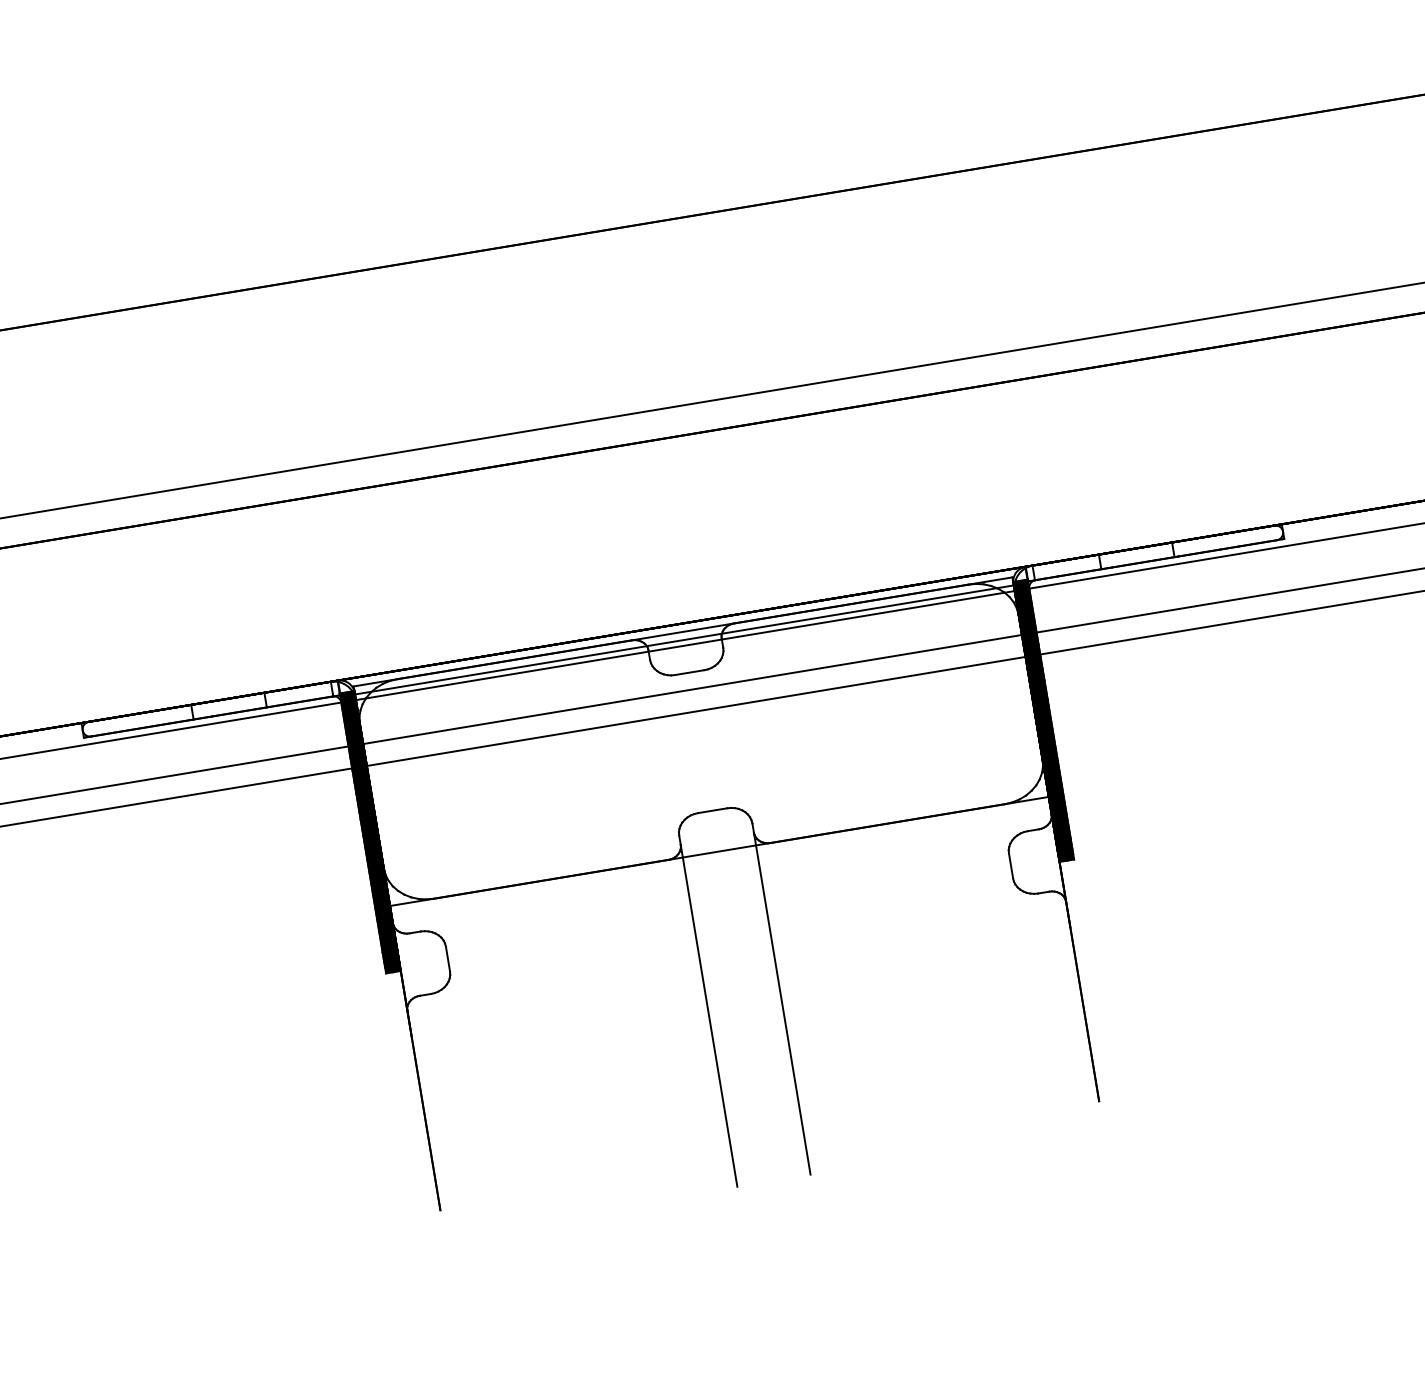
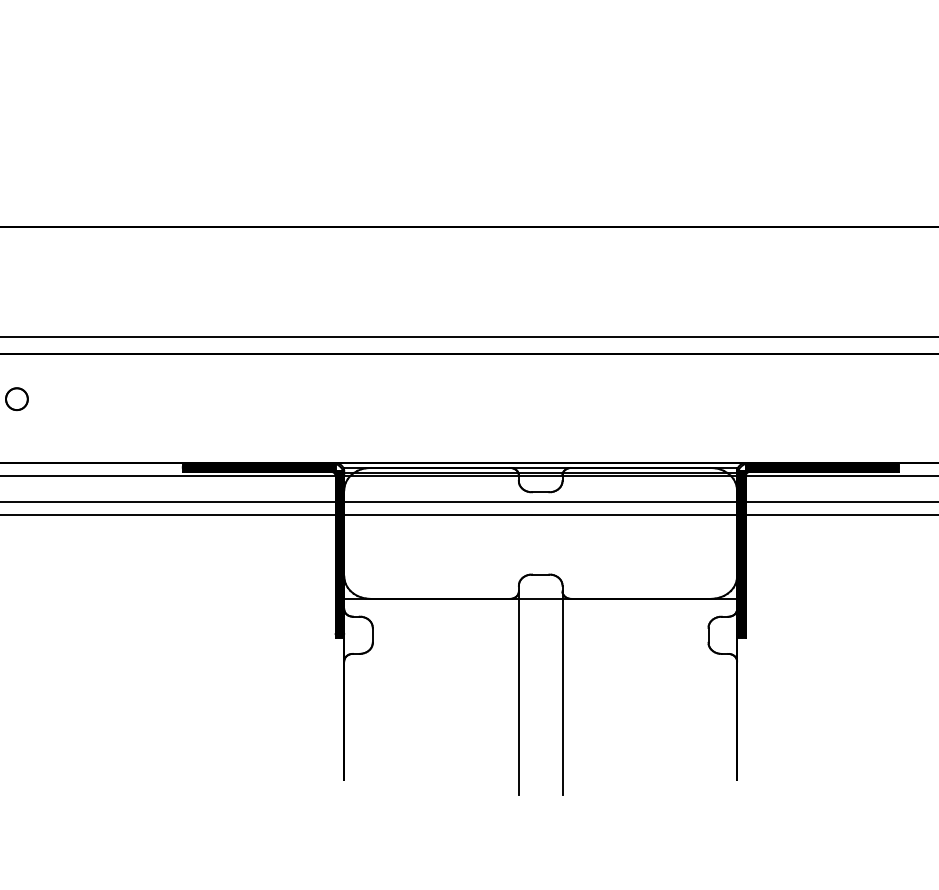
fill: (1153, 553) -> (821, 467), added
fill: (209, 709) -> (258, 467), added

